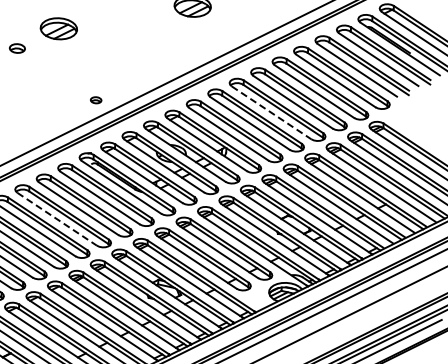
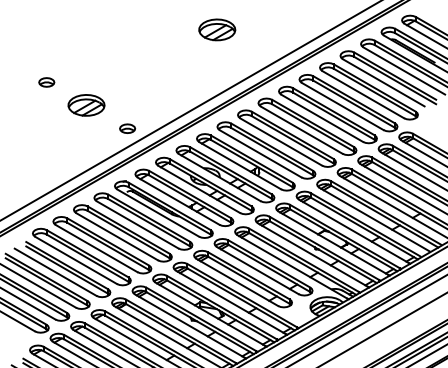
part: (58, 28) -> (86, 105), moved
part: (95, 100) -> (127, 128), size x1.43
line: (272, 113) -> (302, 130), dashed -> solid
line: (58, 219) -> (97, 248), dashed -> solid

